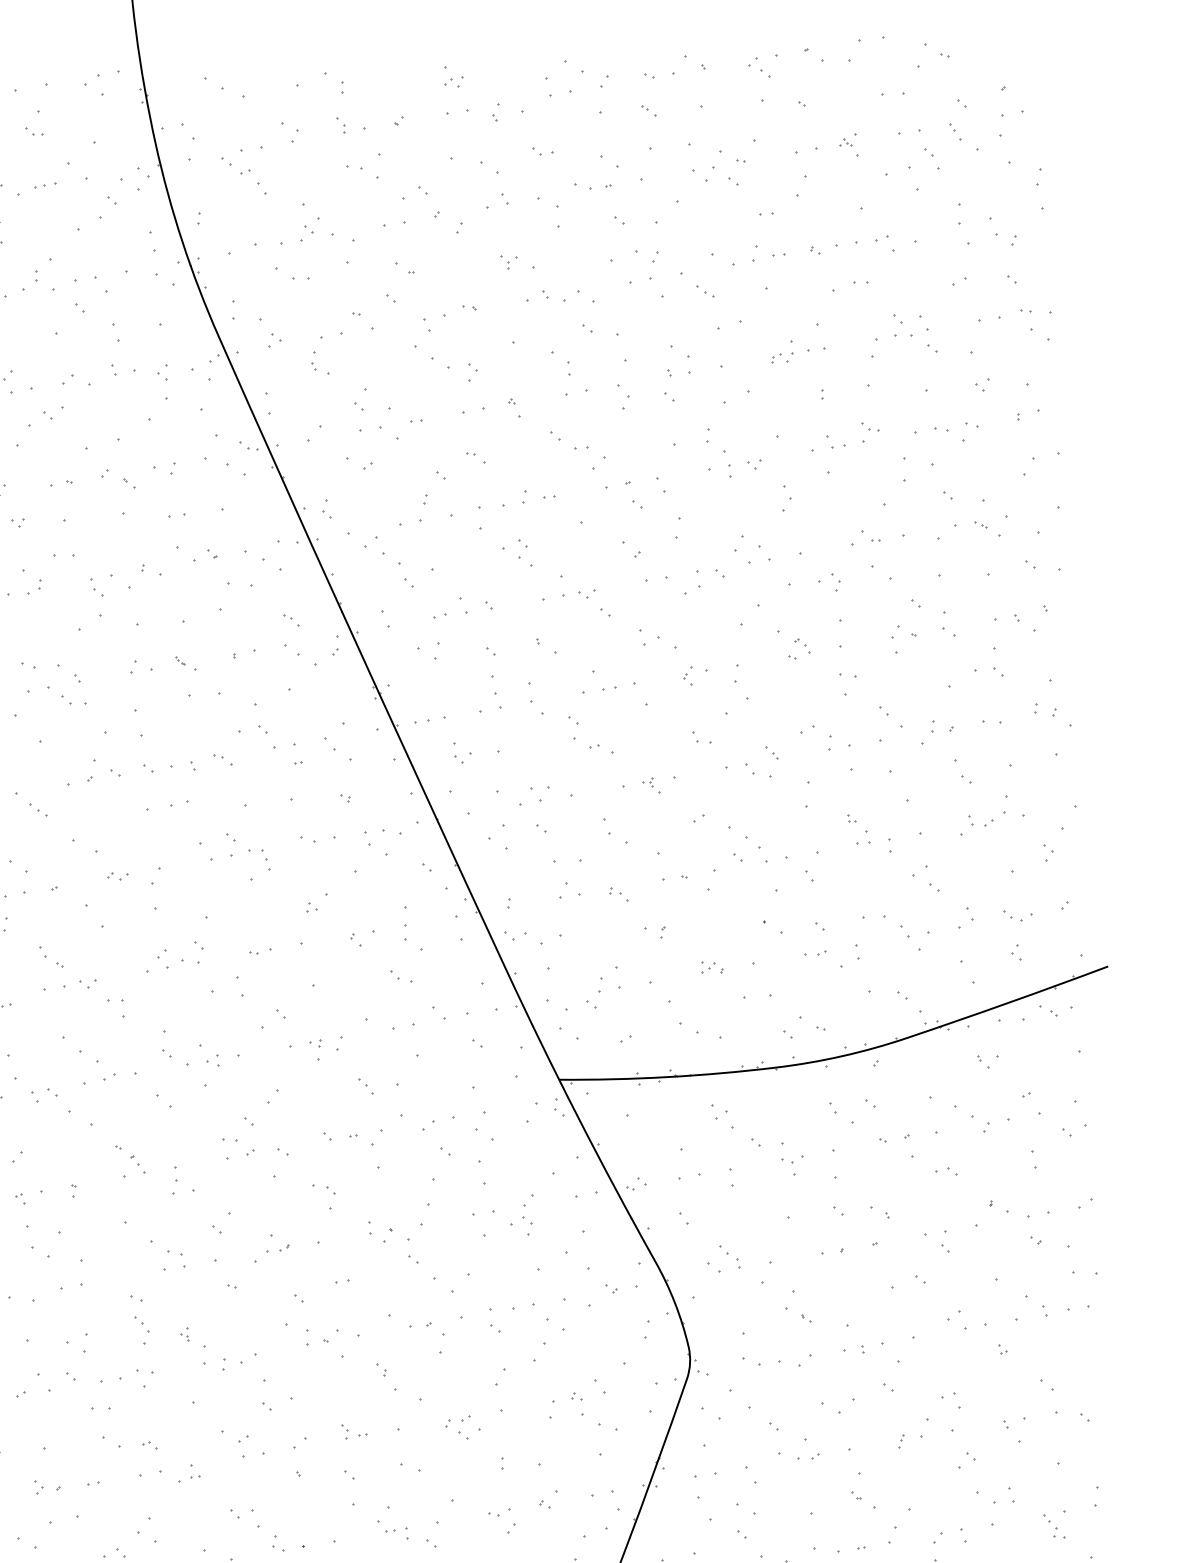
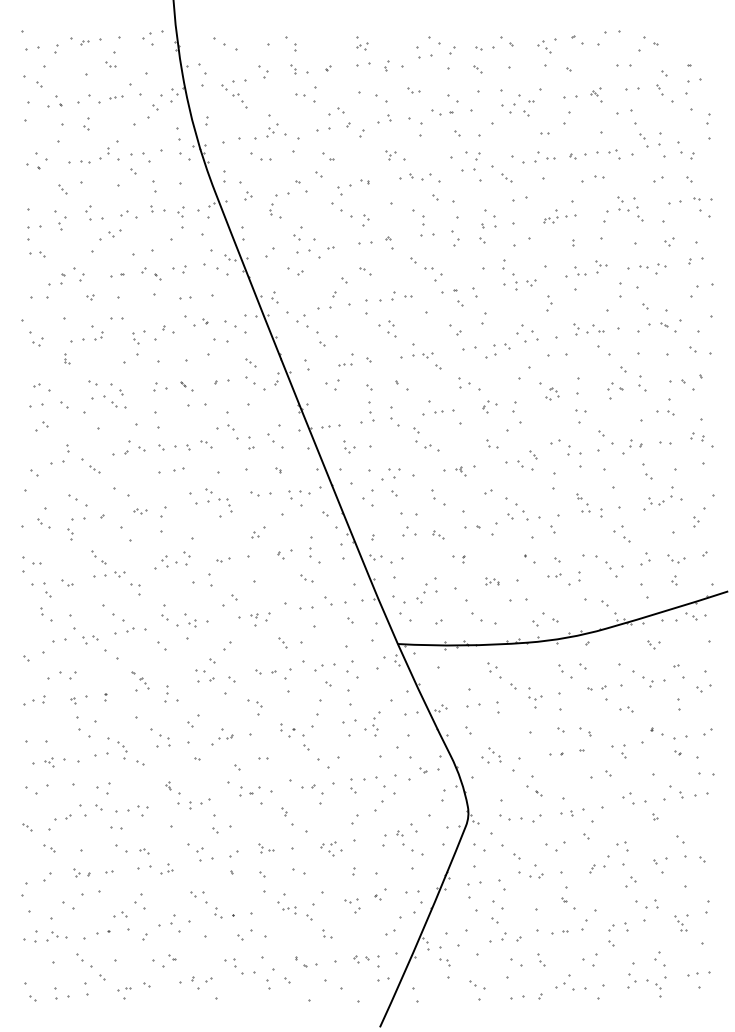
part: (931, 159) -> (643, 140), moved
part: (836, 583) -> (576, 329), moved
part: (450, 615) -> (345, 364), size x0.62
part: (142, 1330) -> (122, 750), moved

